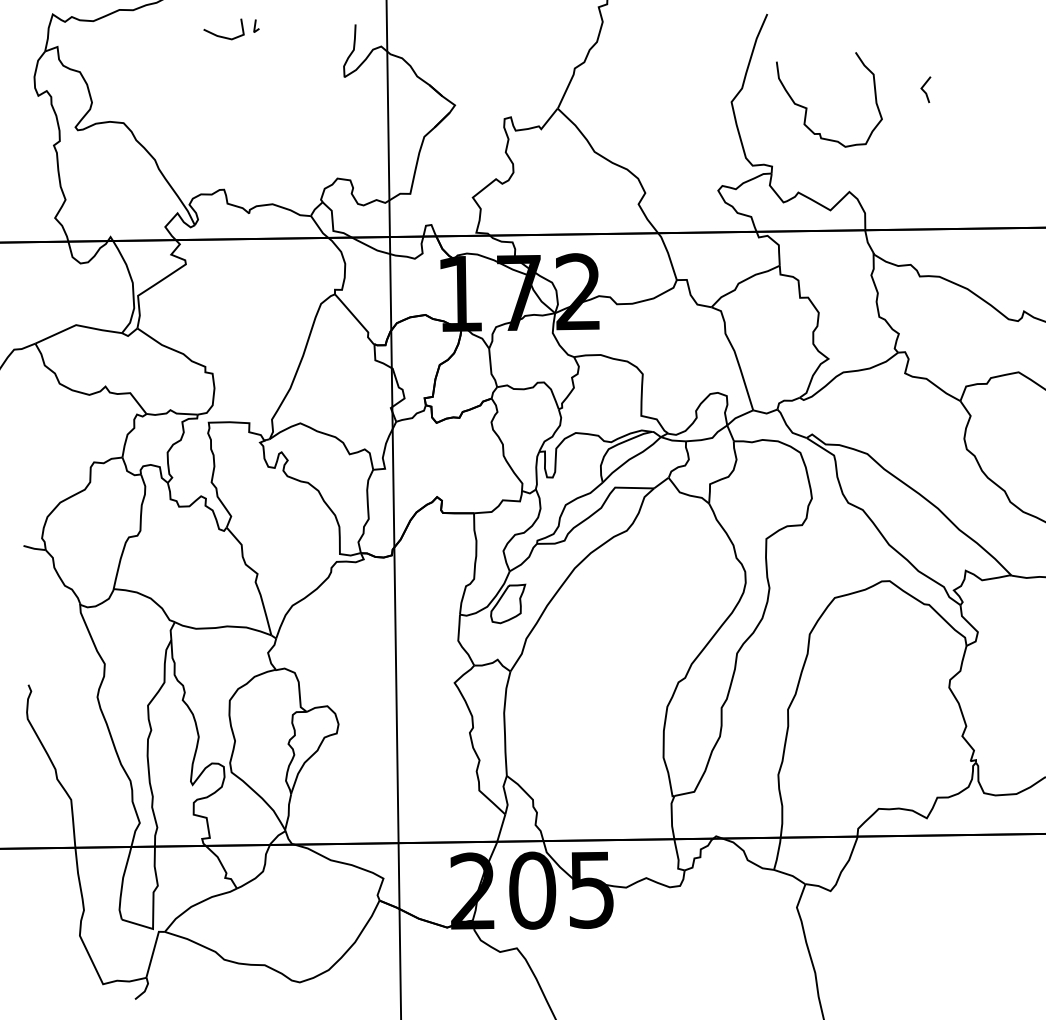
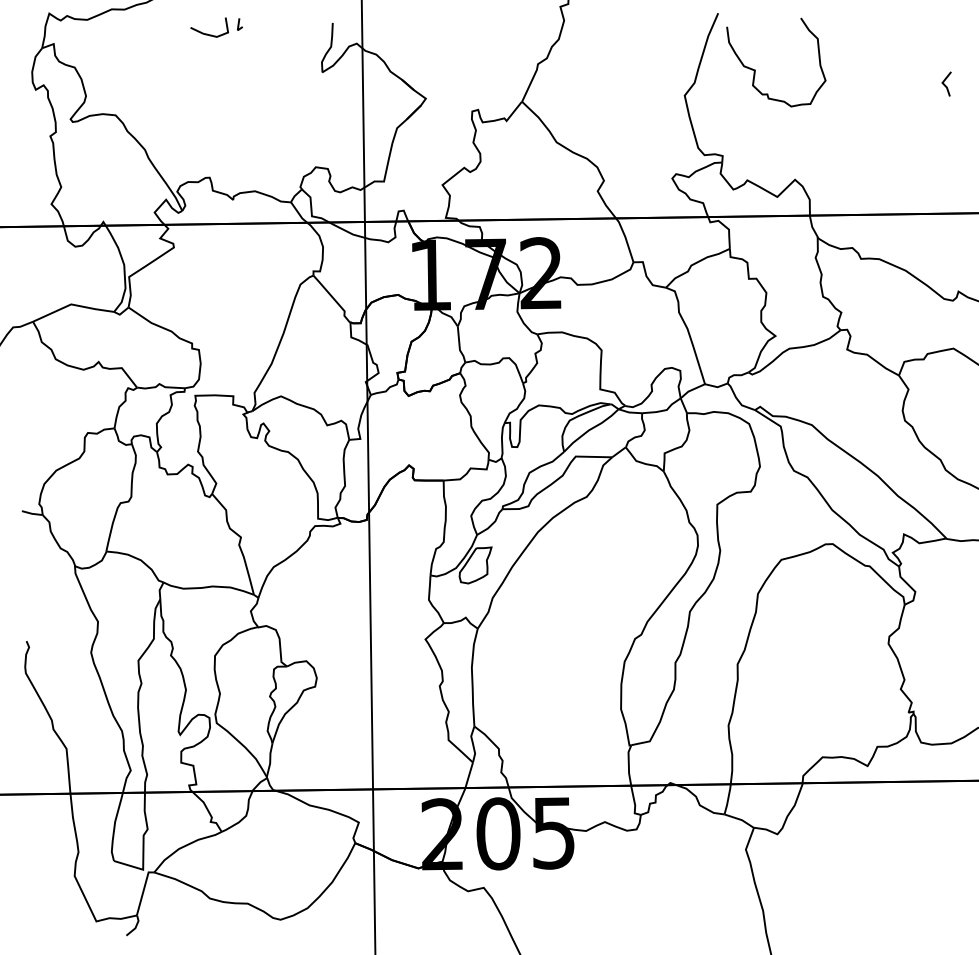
line: (924, 90) -> (945, 84), moved
curve: (807, 107) -> (755, 69), moved

